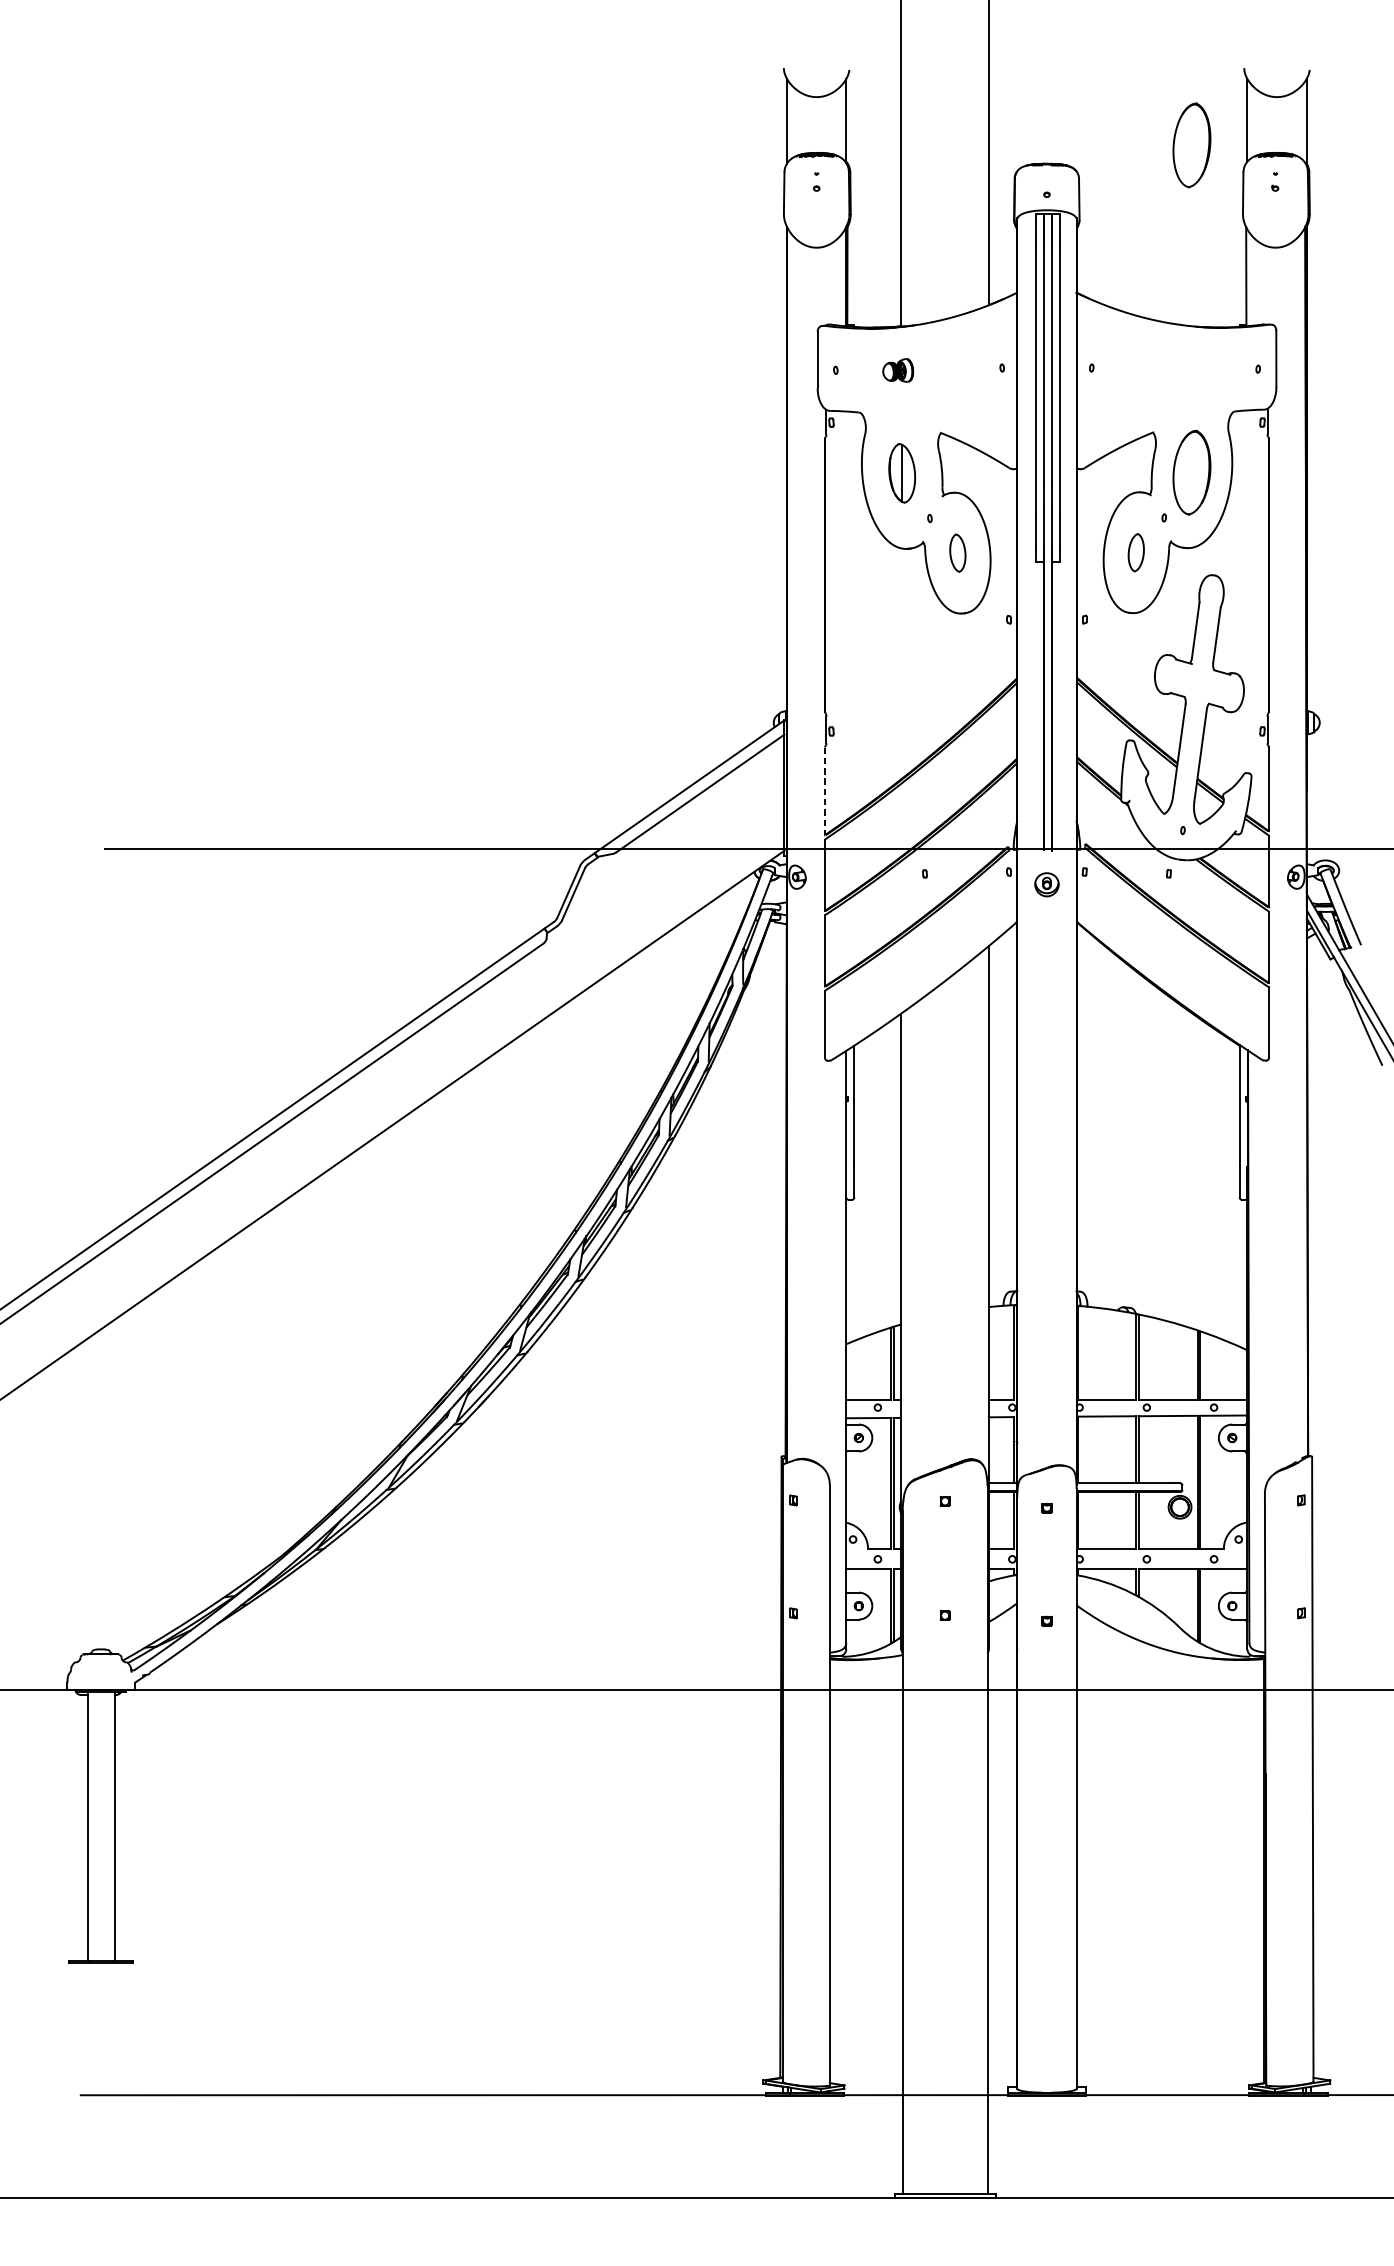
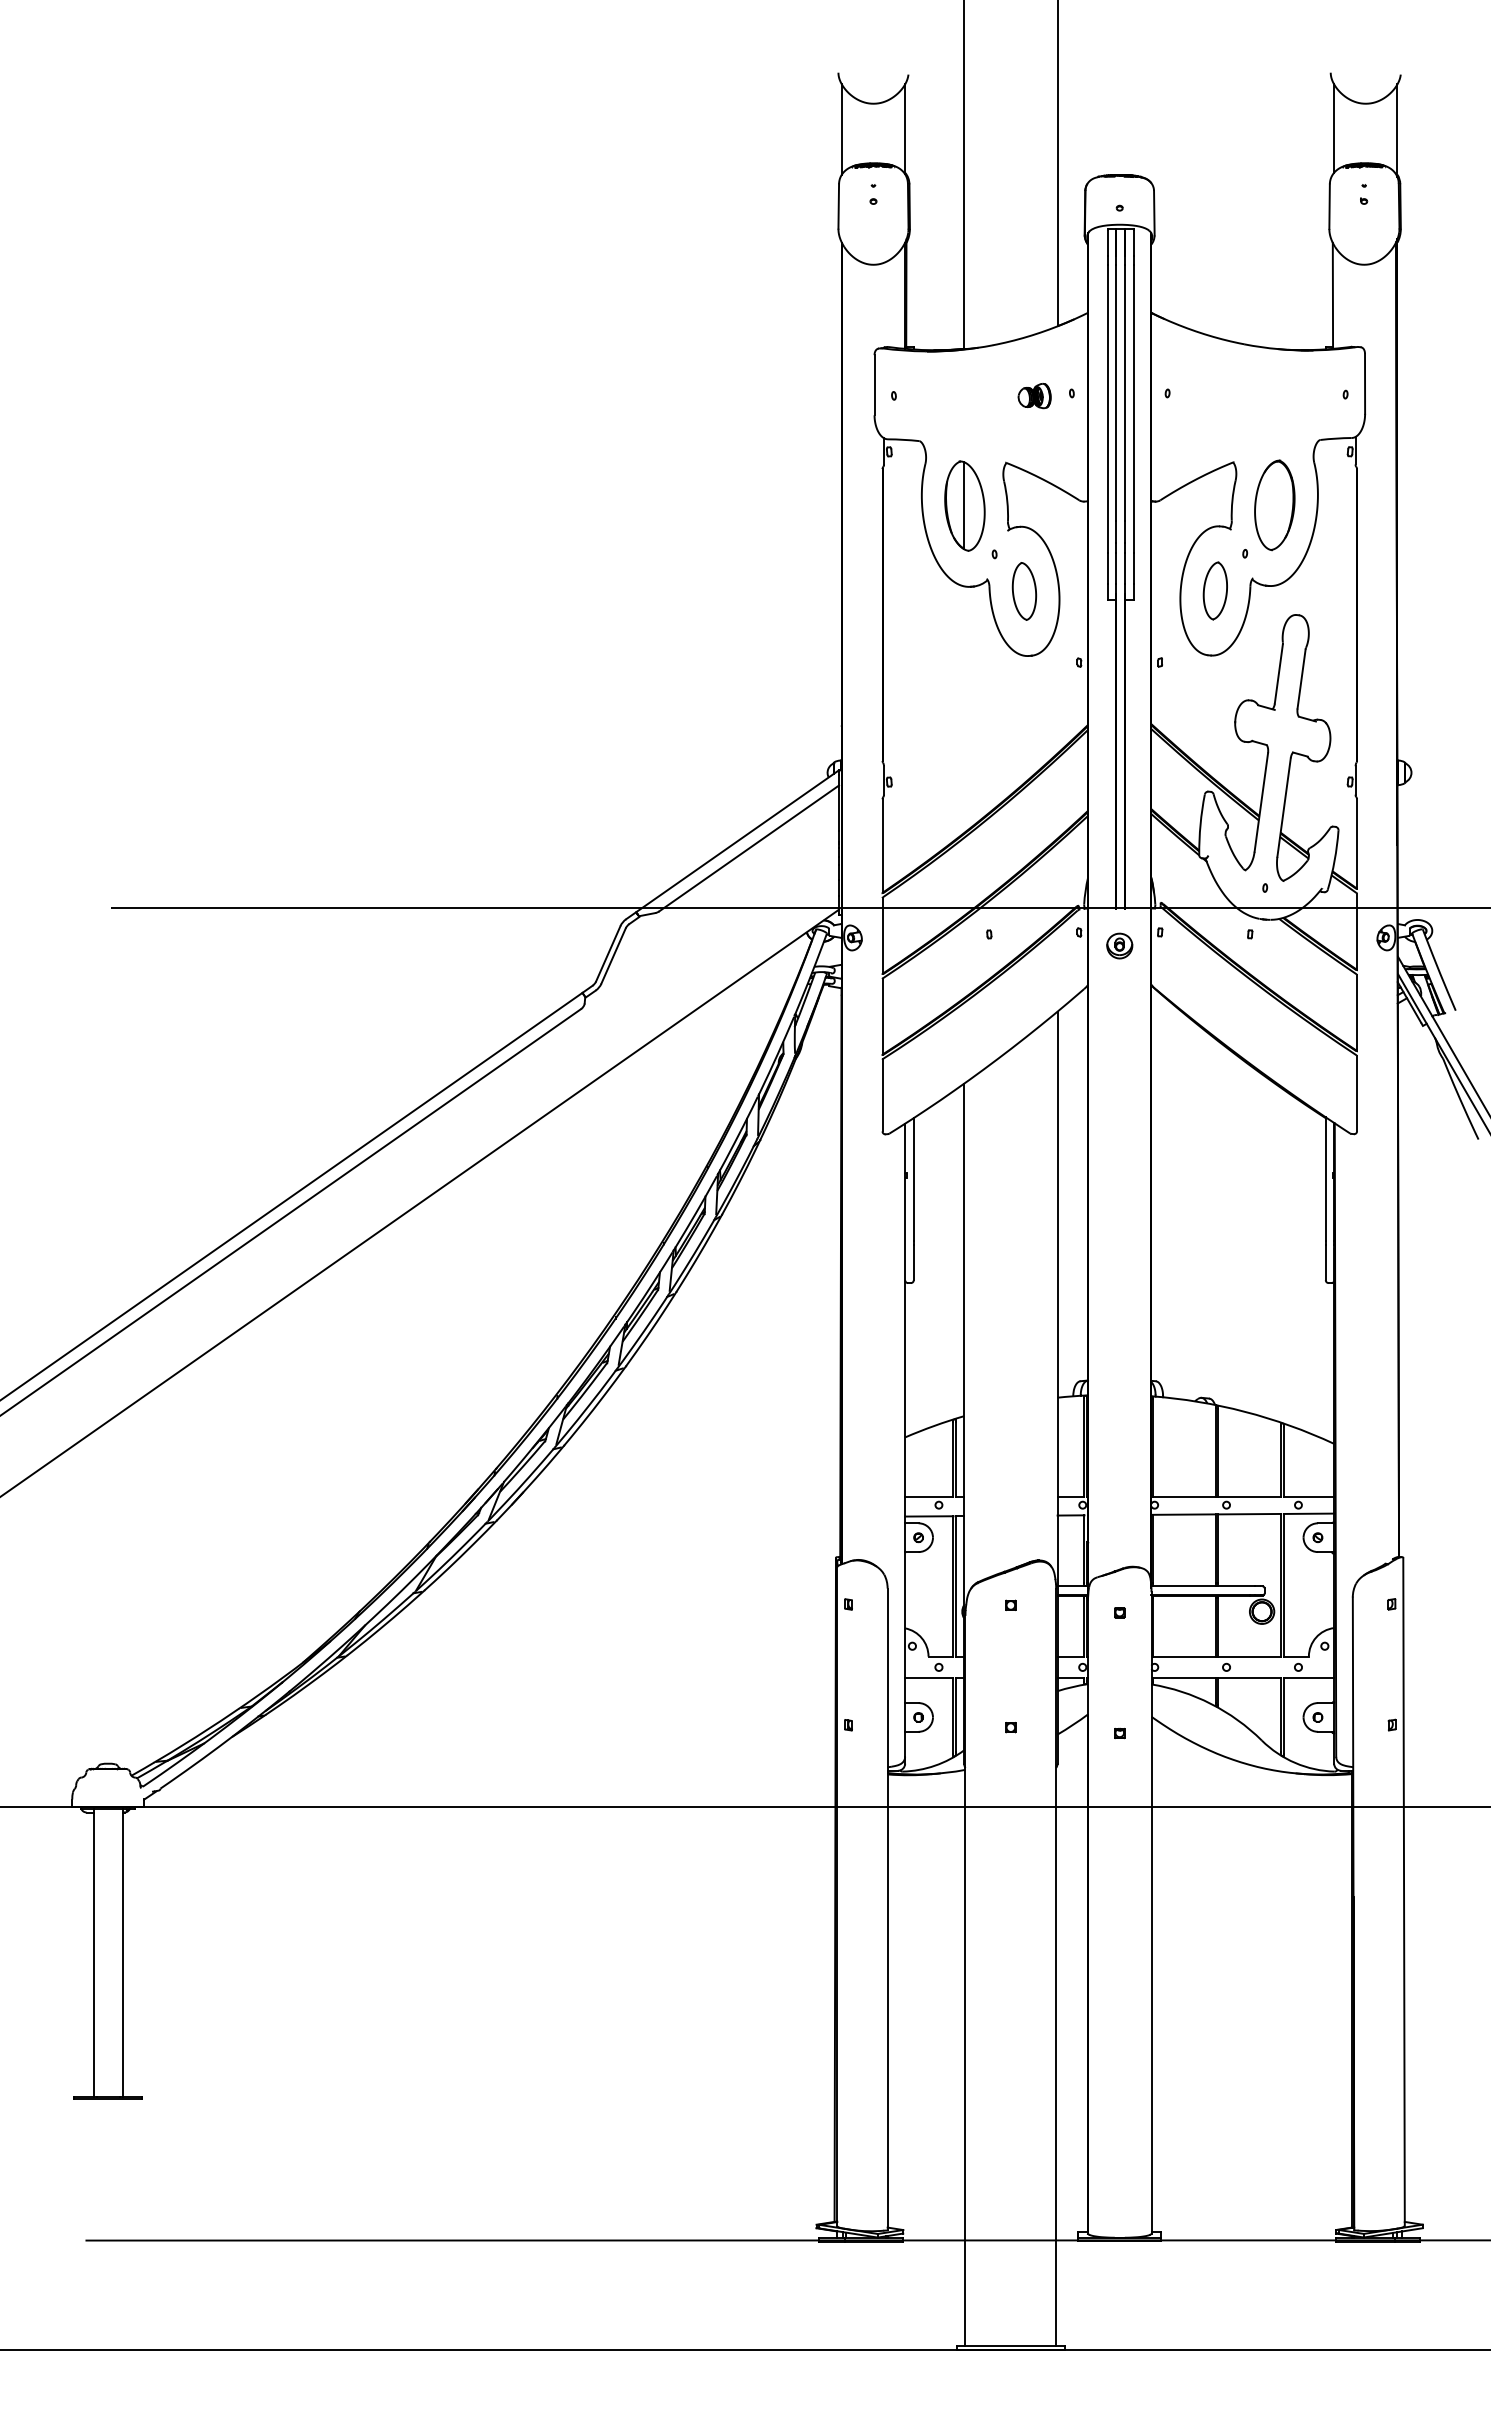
part: (1191, 145) -> (1274, 155), removed
part: (898, 370) -> (1034, 396), moved
part: (901, 472) -> (964, 505), size x1.43
part: (1135, 552) -> (1214, 590), size x1.43
part: (957, 553) -> (1024, 591), size x1.43
line: (825, 791) -> (882, 846), dashed -> solid

